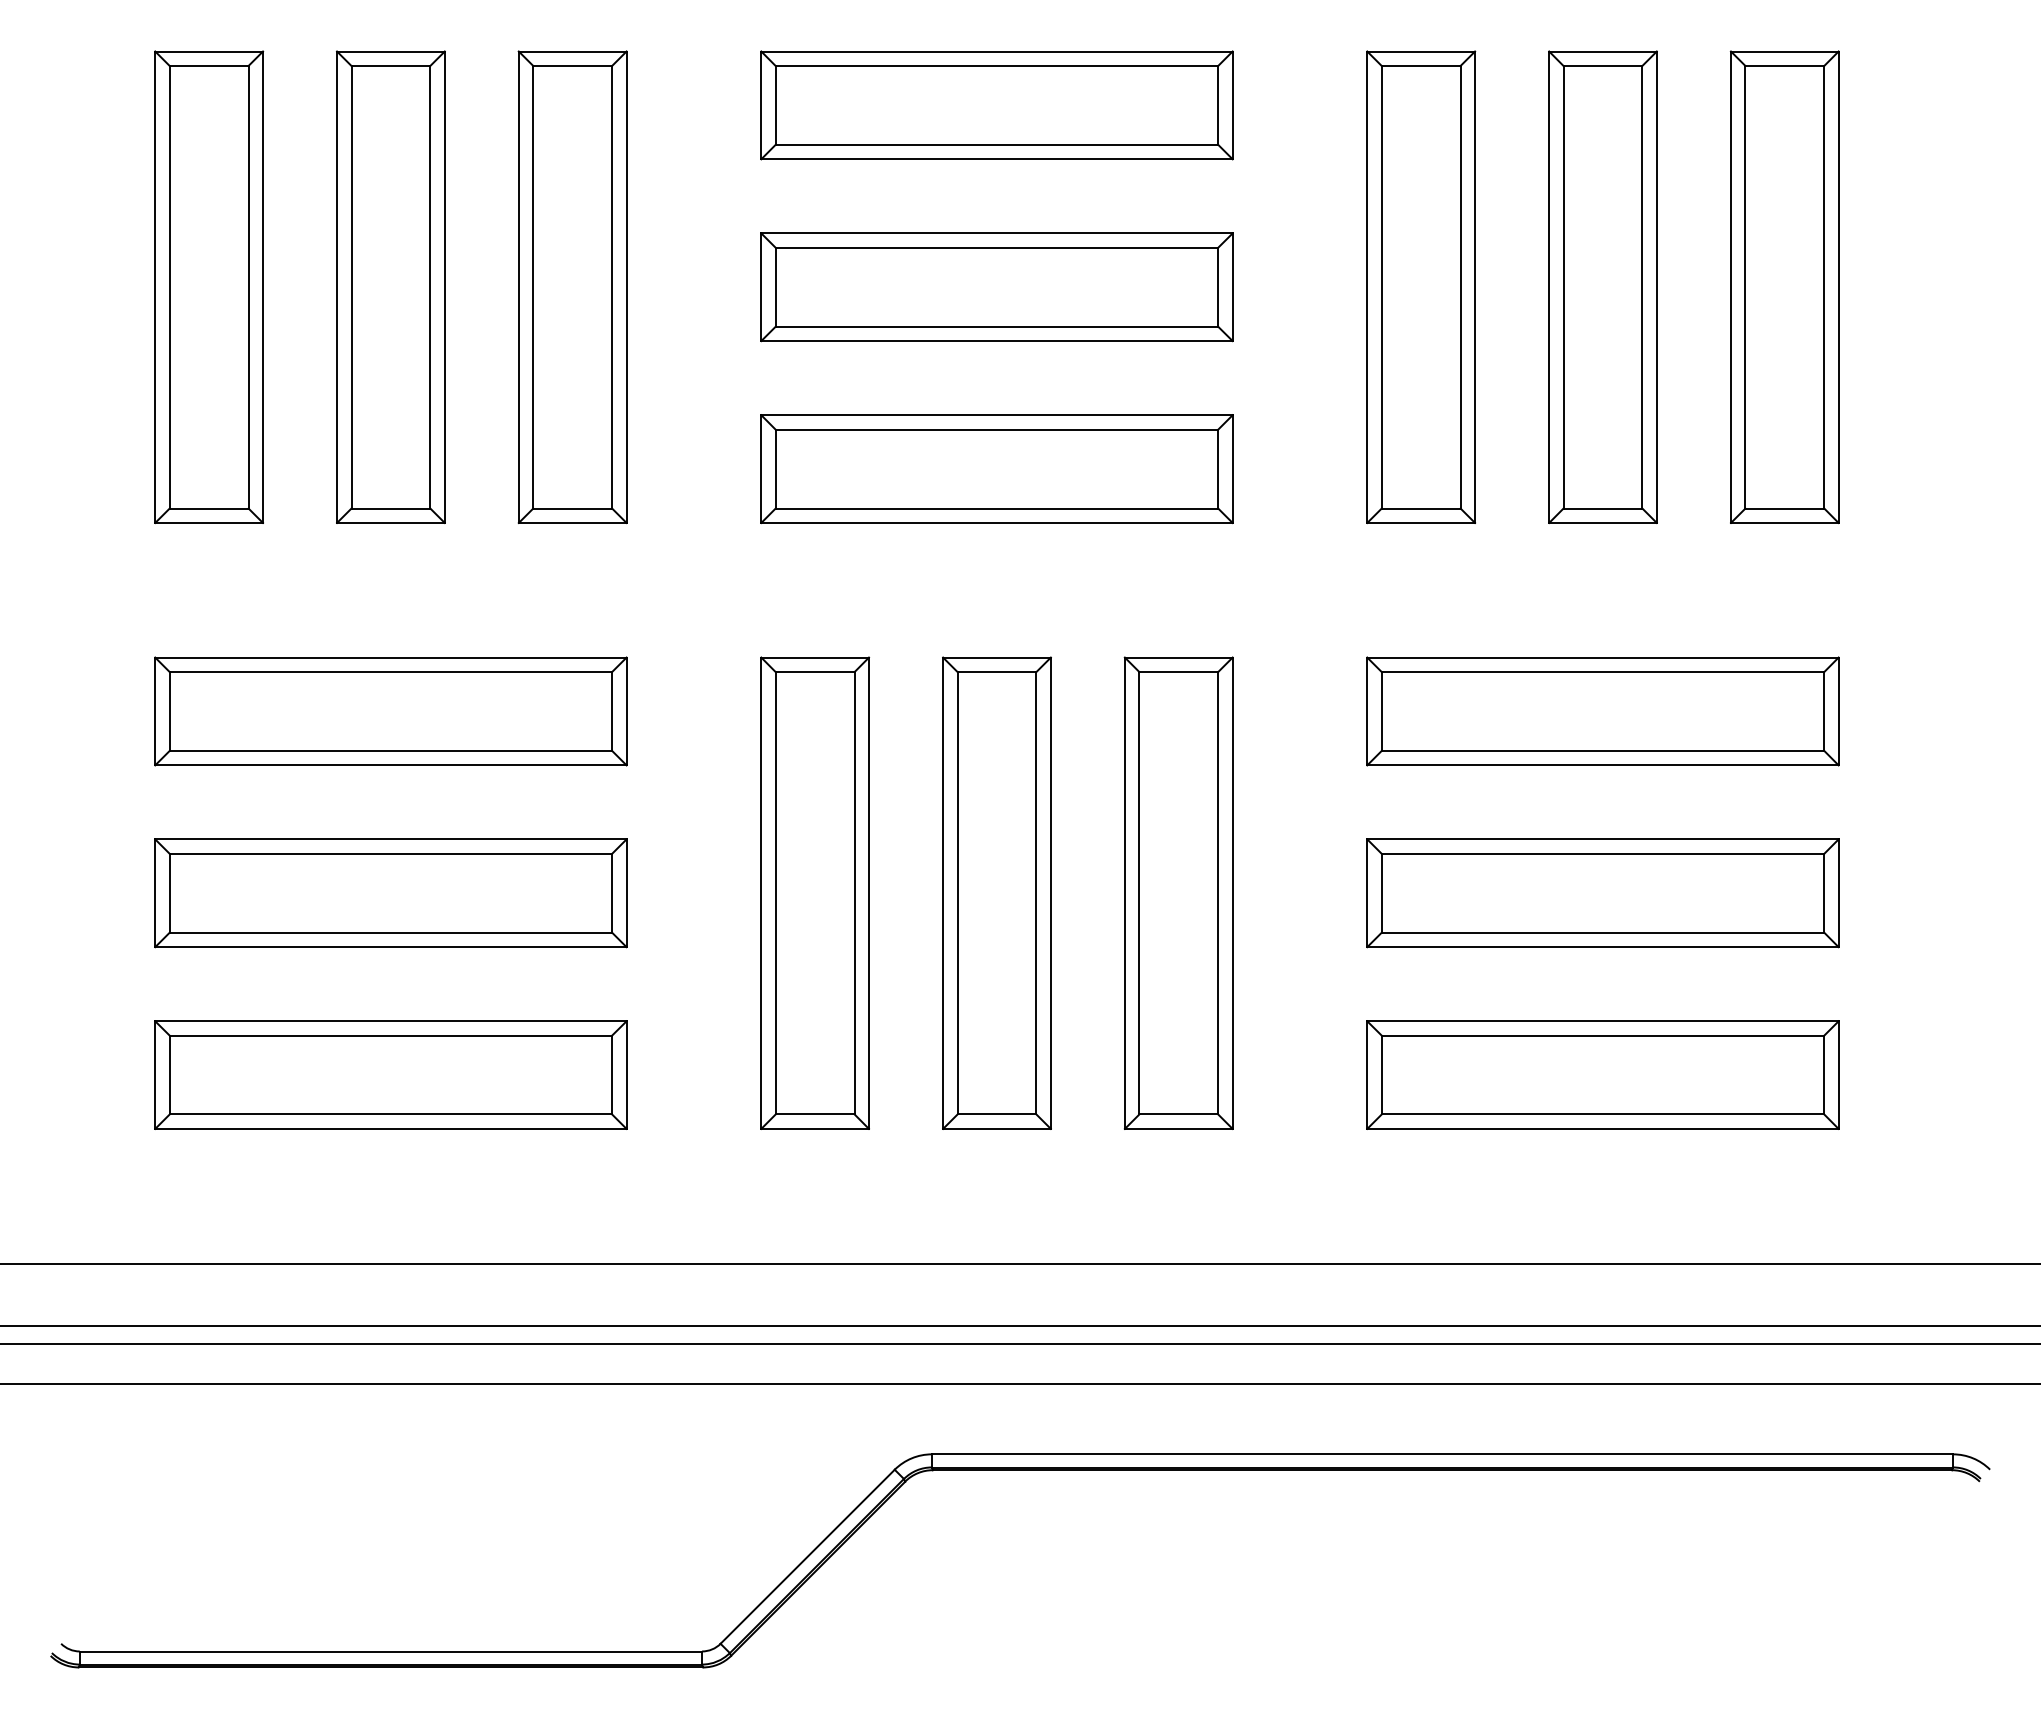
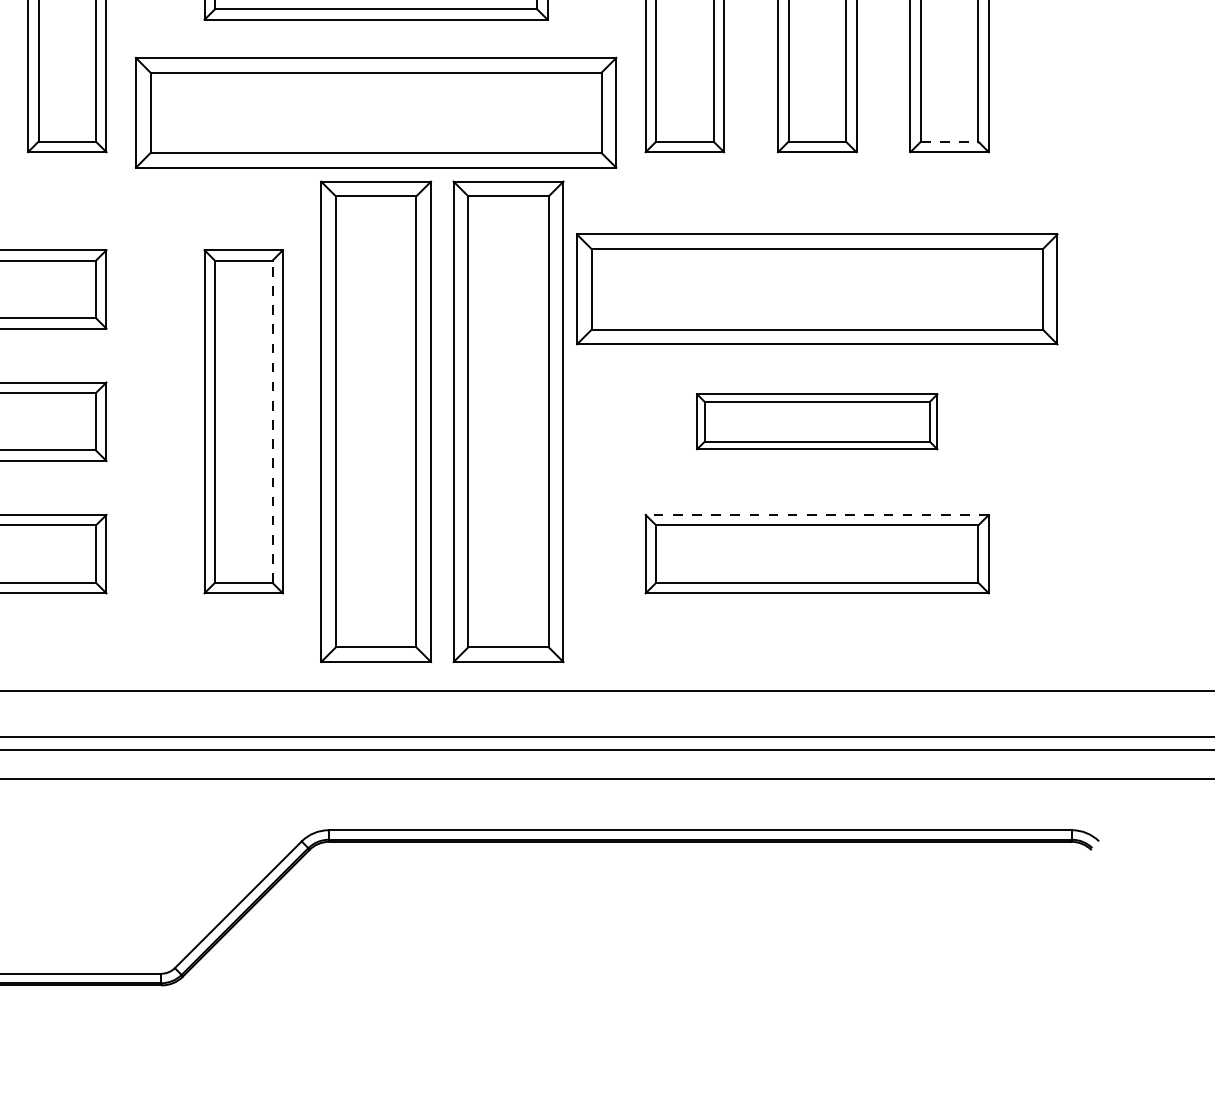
part: (996, 469) -> (375, 113), size x1.4
line: (1785, 508) -> (950, 141), solid -> dashed
part: (1602, 711) -> (816, 289), size x1.4
line: (854, 892) -> (272, 421), solid -> dashed
part: (996, 892) -> (375, 421), size x1.4
part: (1178, 892) -> (508, 421), size x1.4
part: (1602, 893) -> (816, 421), size x0.7
line: (1602, 1021) -> (816, 515), solid -> dashed

